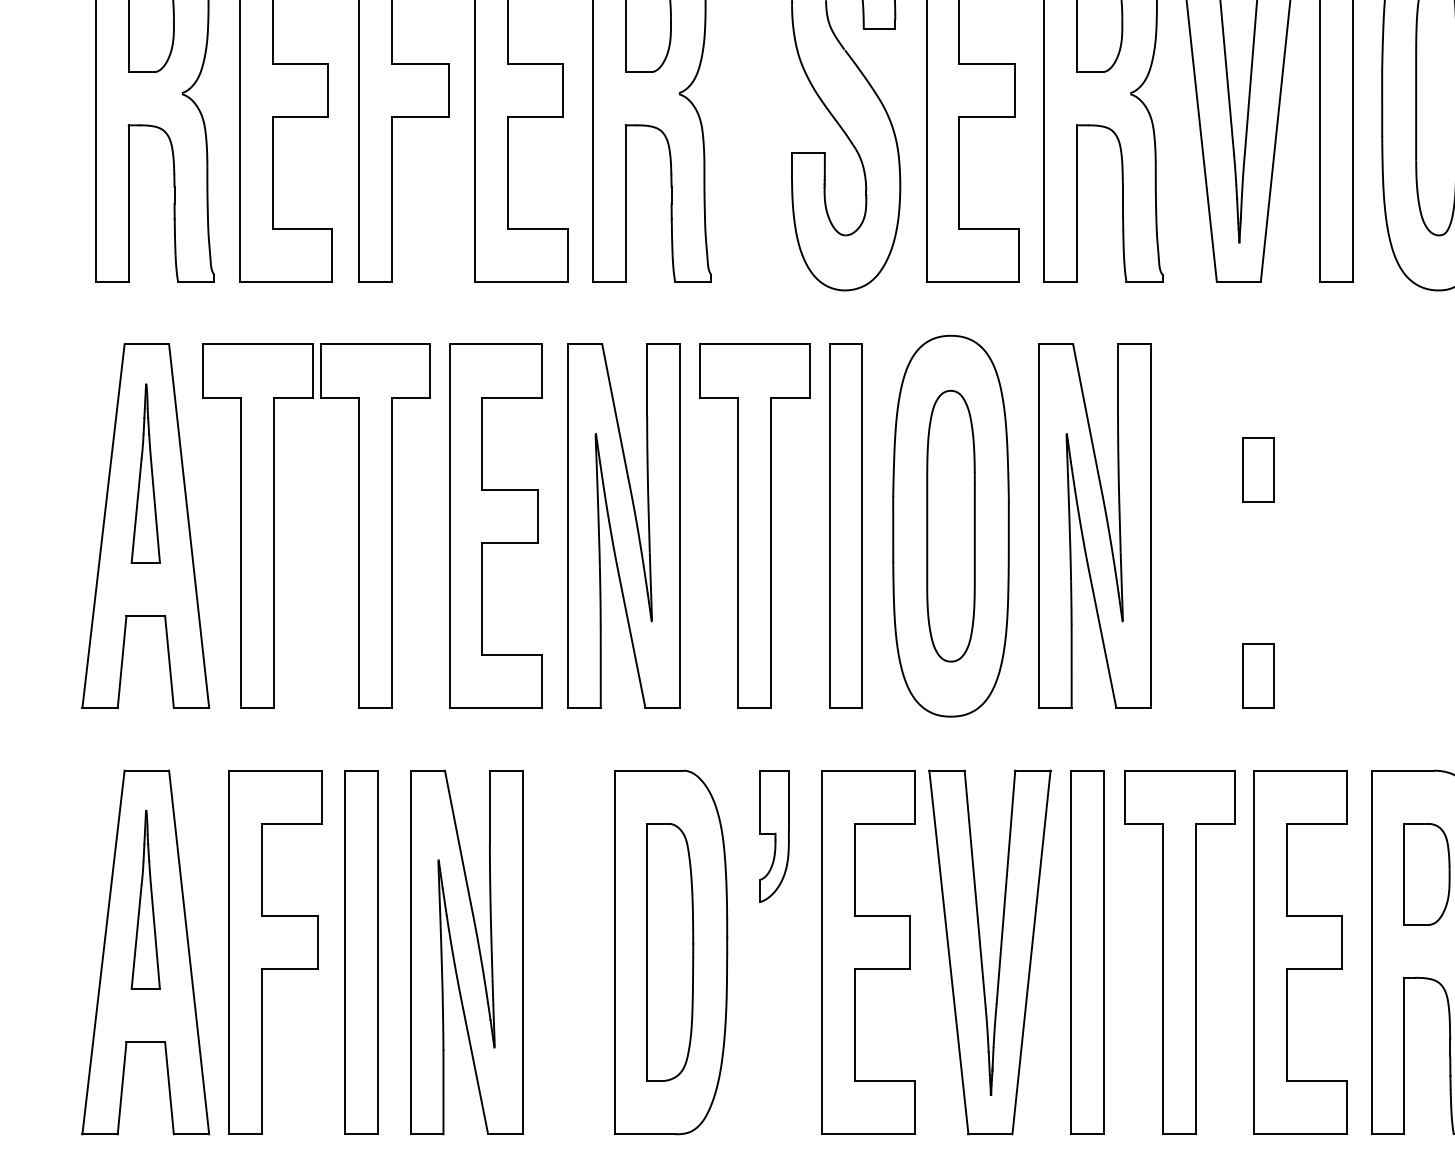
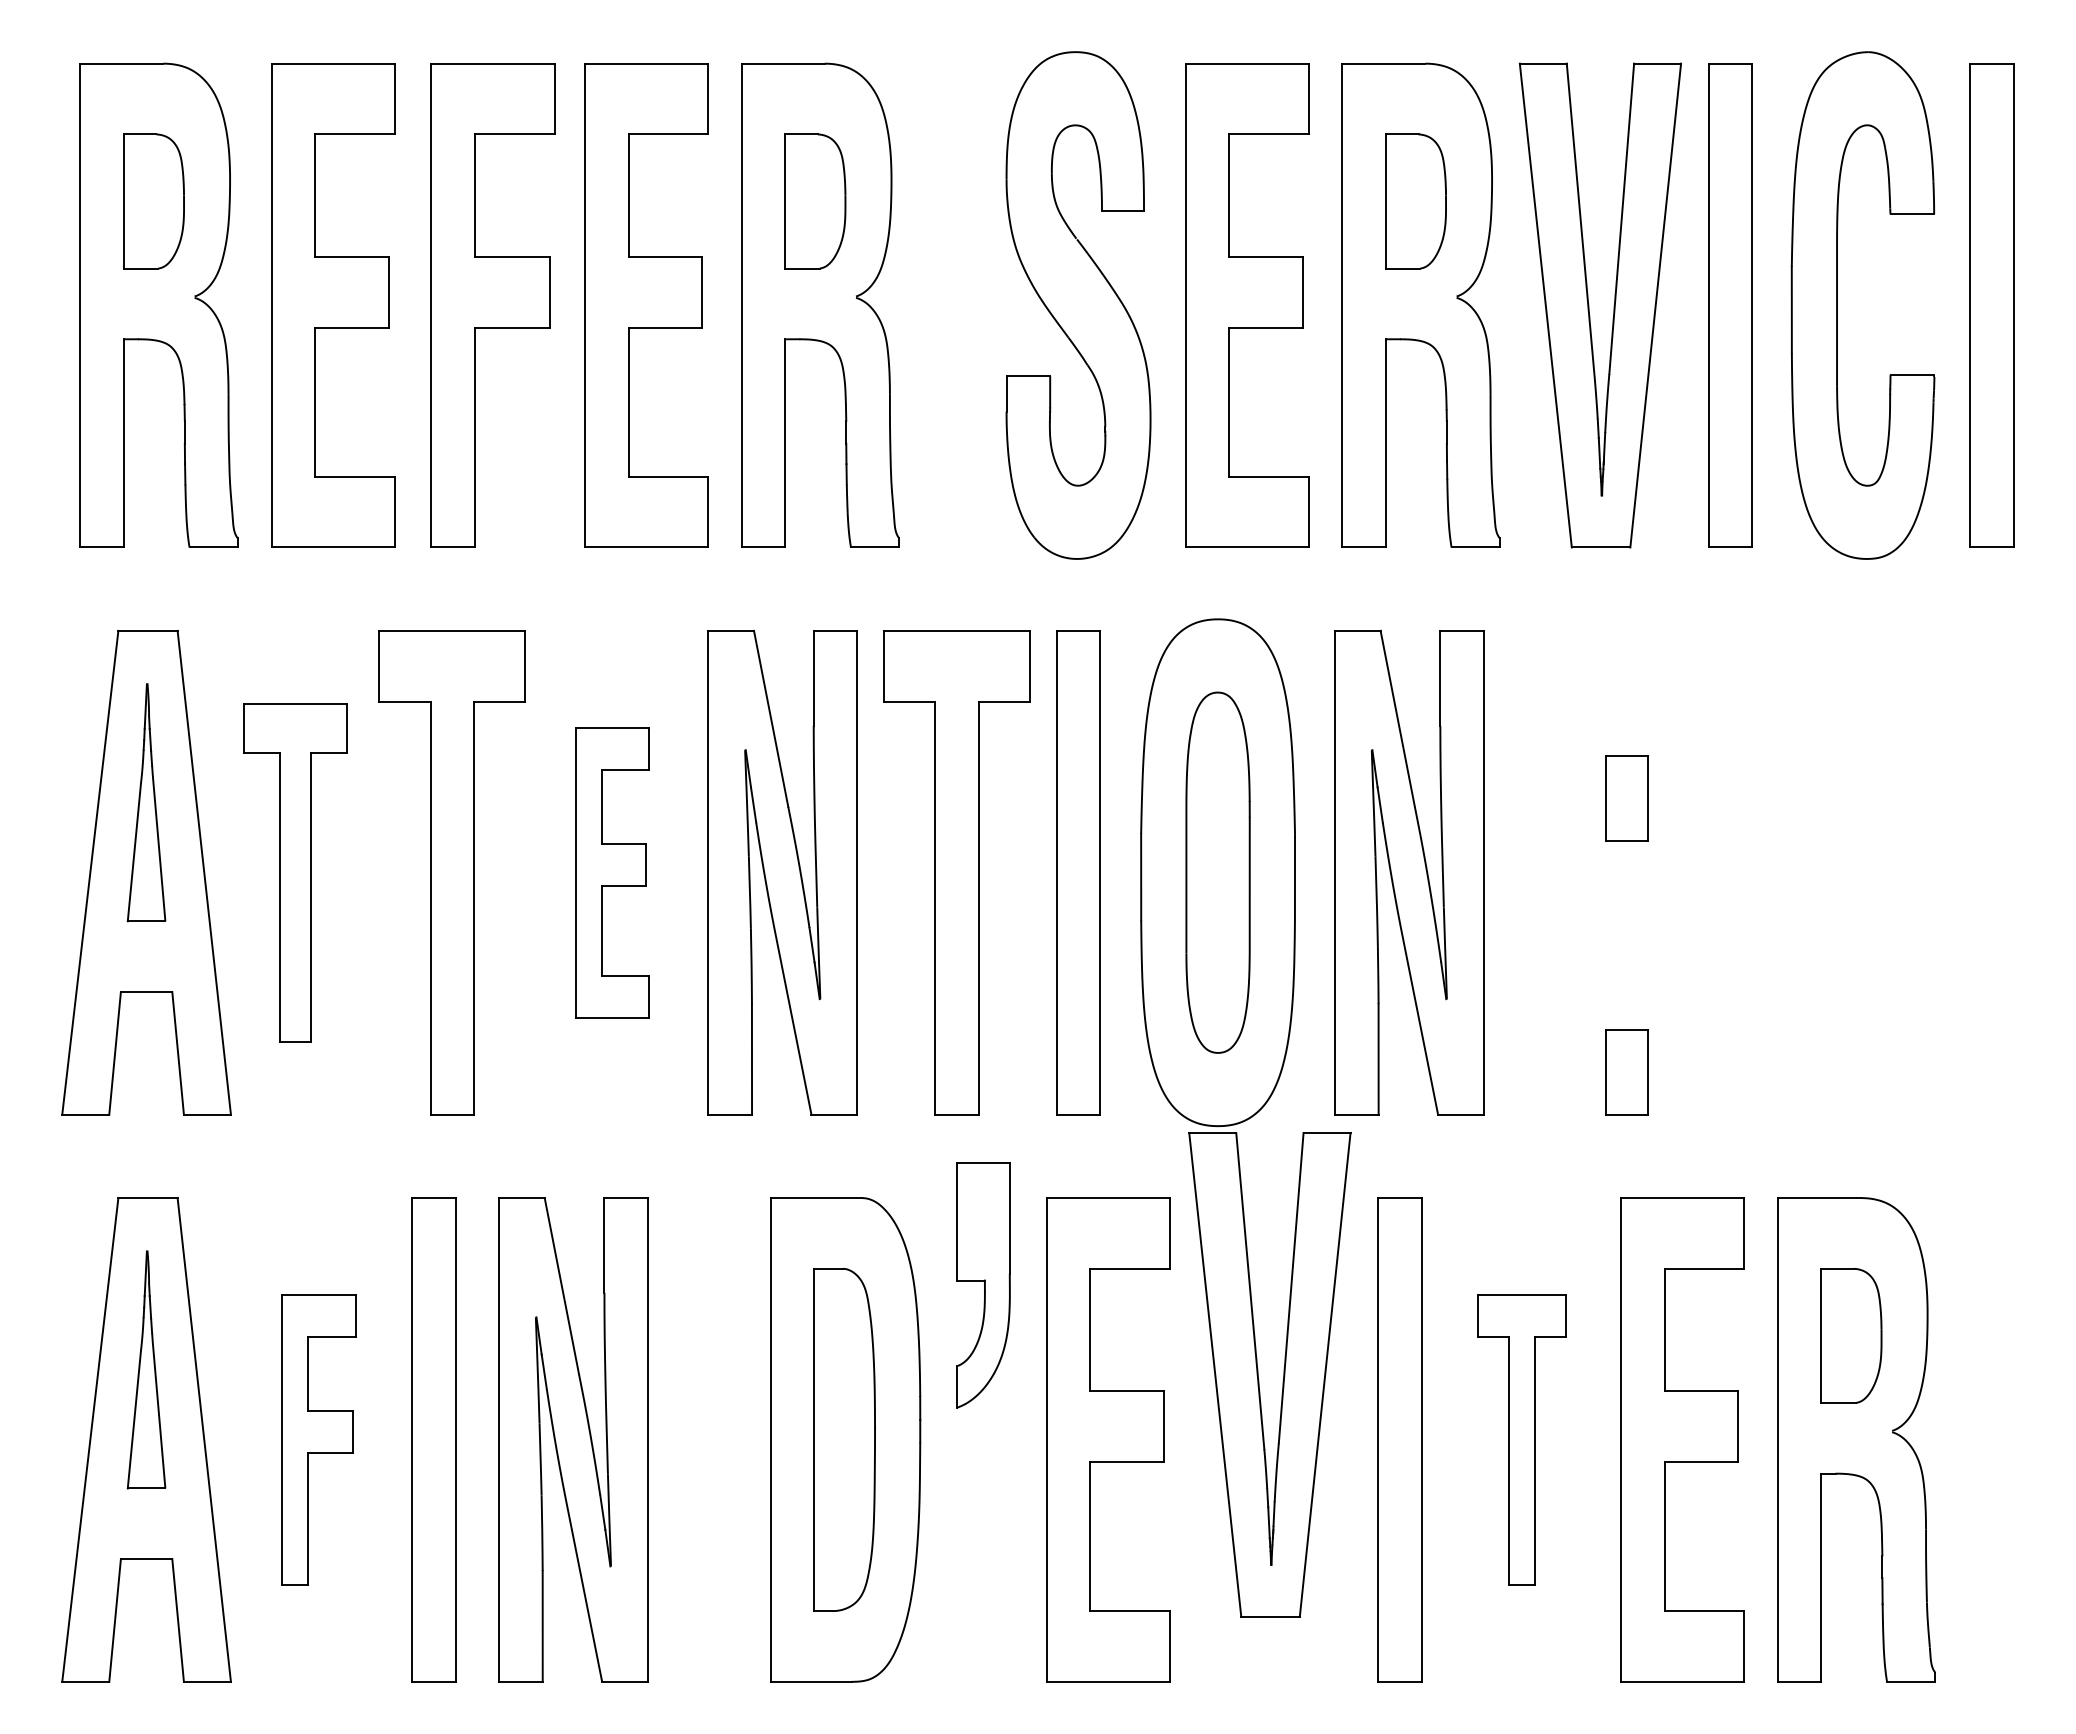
part: (257, 526) -> (295, 872), size x0.7
part: (495, 526) -> (612, 872), size x0.6
part: (774, 836) -> (983, 1285), size x1.4
part: (274, 952) -> (318, 1439), size x0.6
part: (981, 952) -> (1258, 1374), moved
part: (1179, 952) -> (1521, 1439), size x0.6

